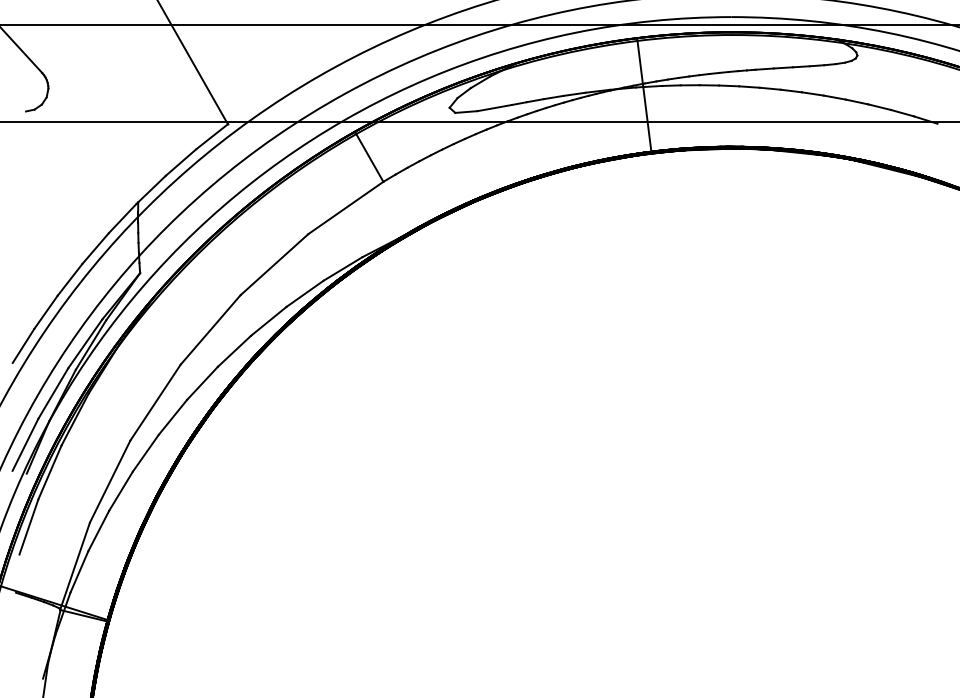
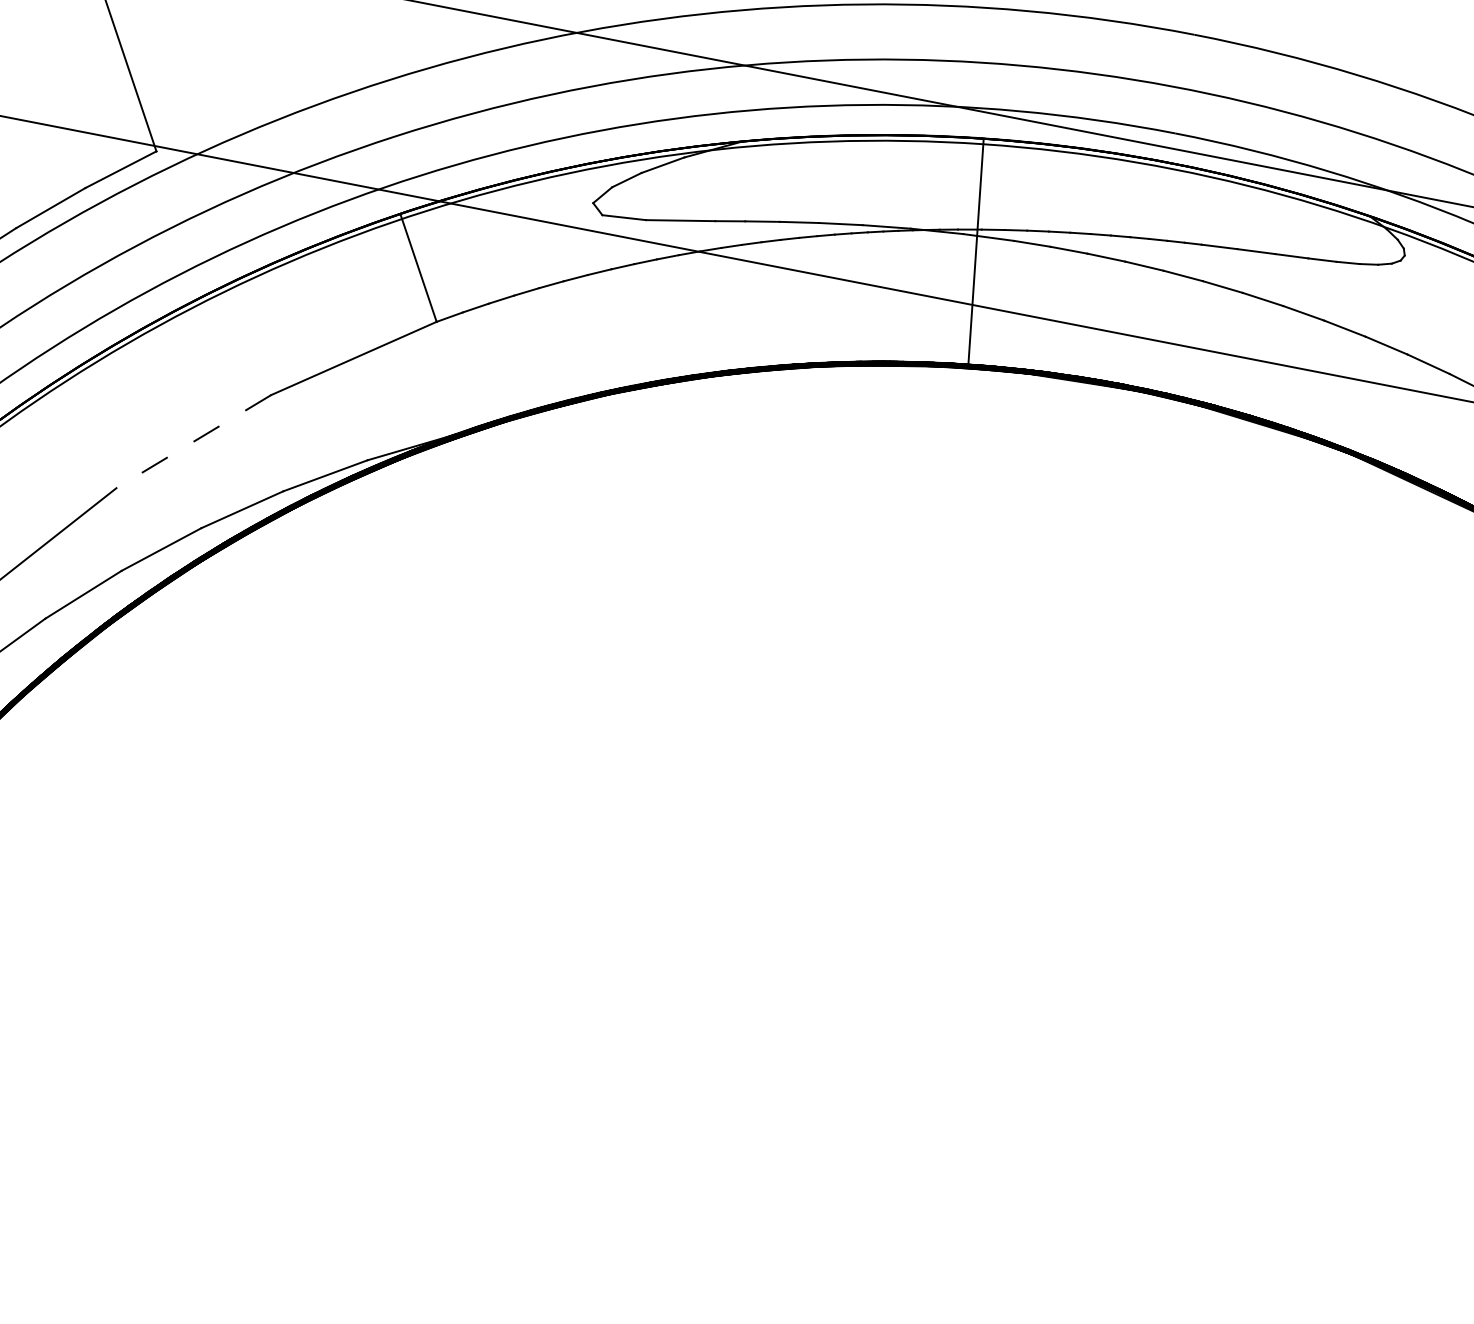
line: (274, 264) -> (193, 441), solid -> dashed

